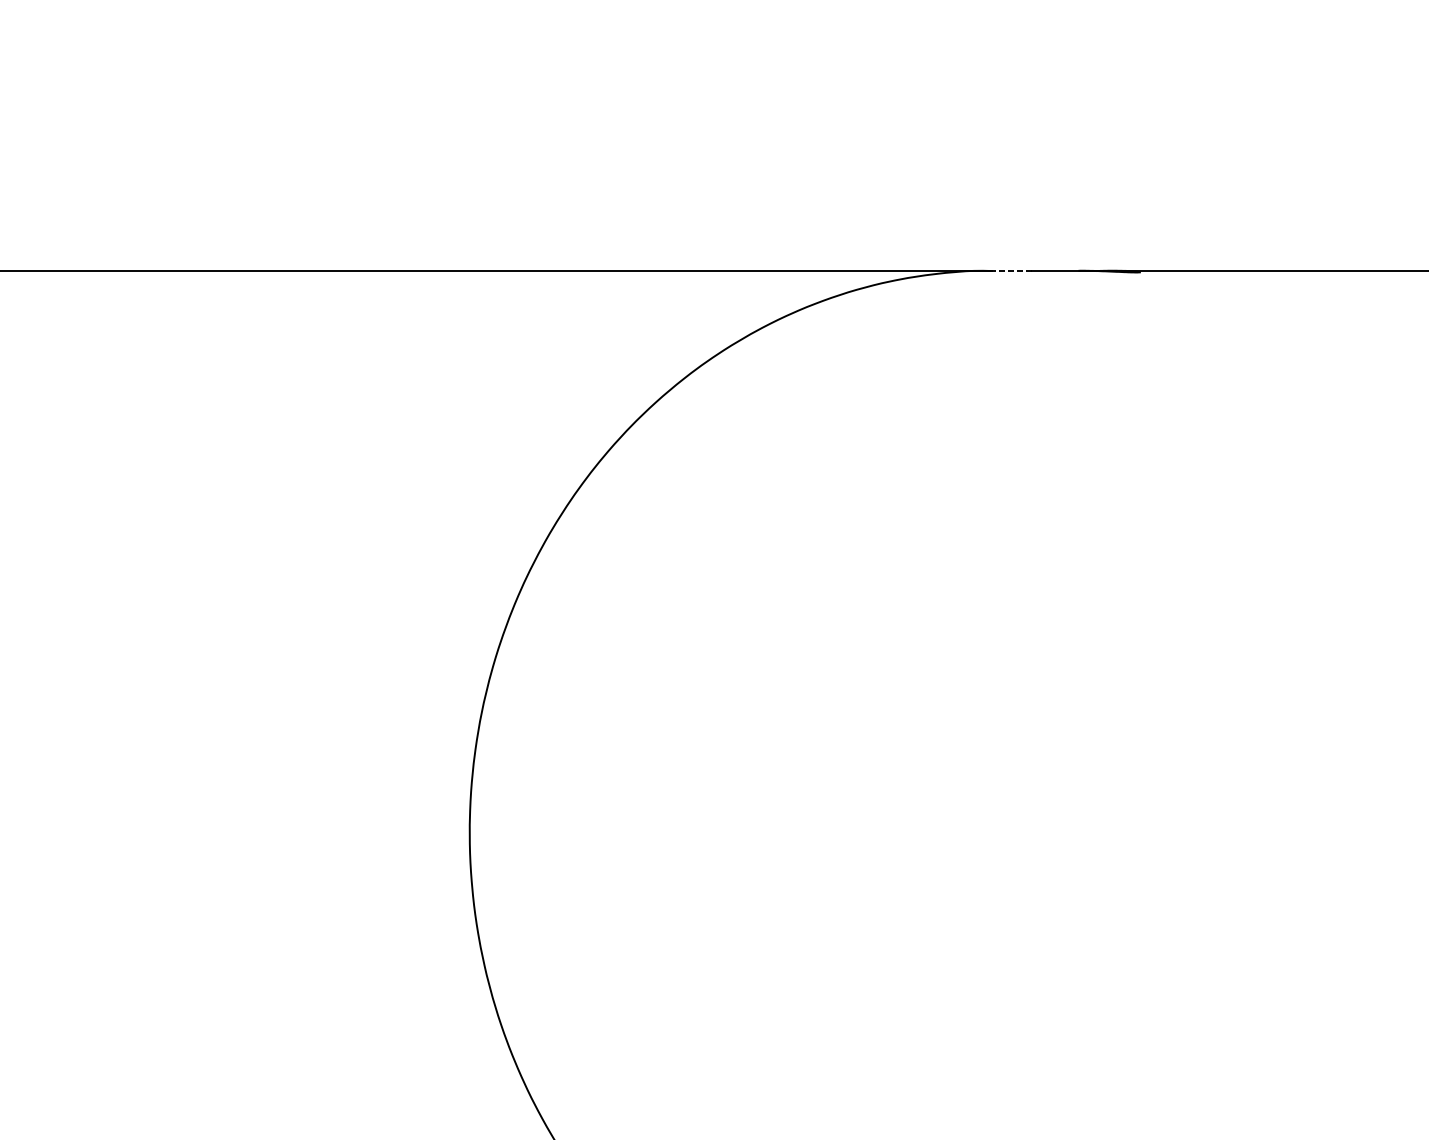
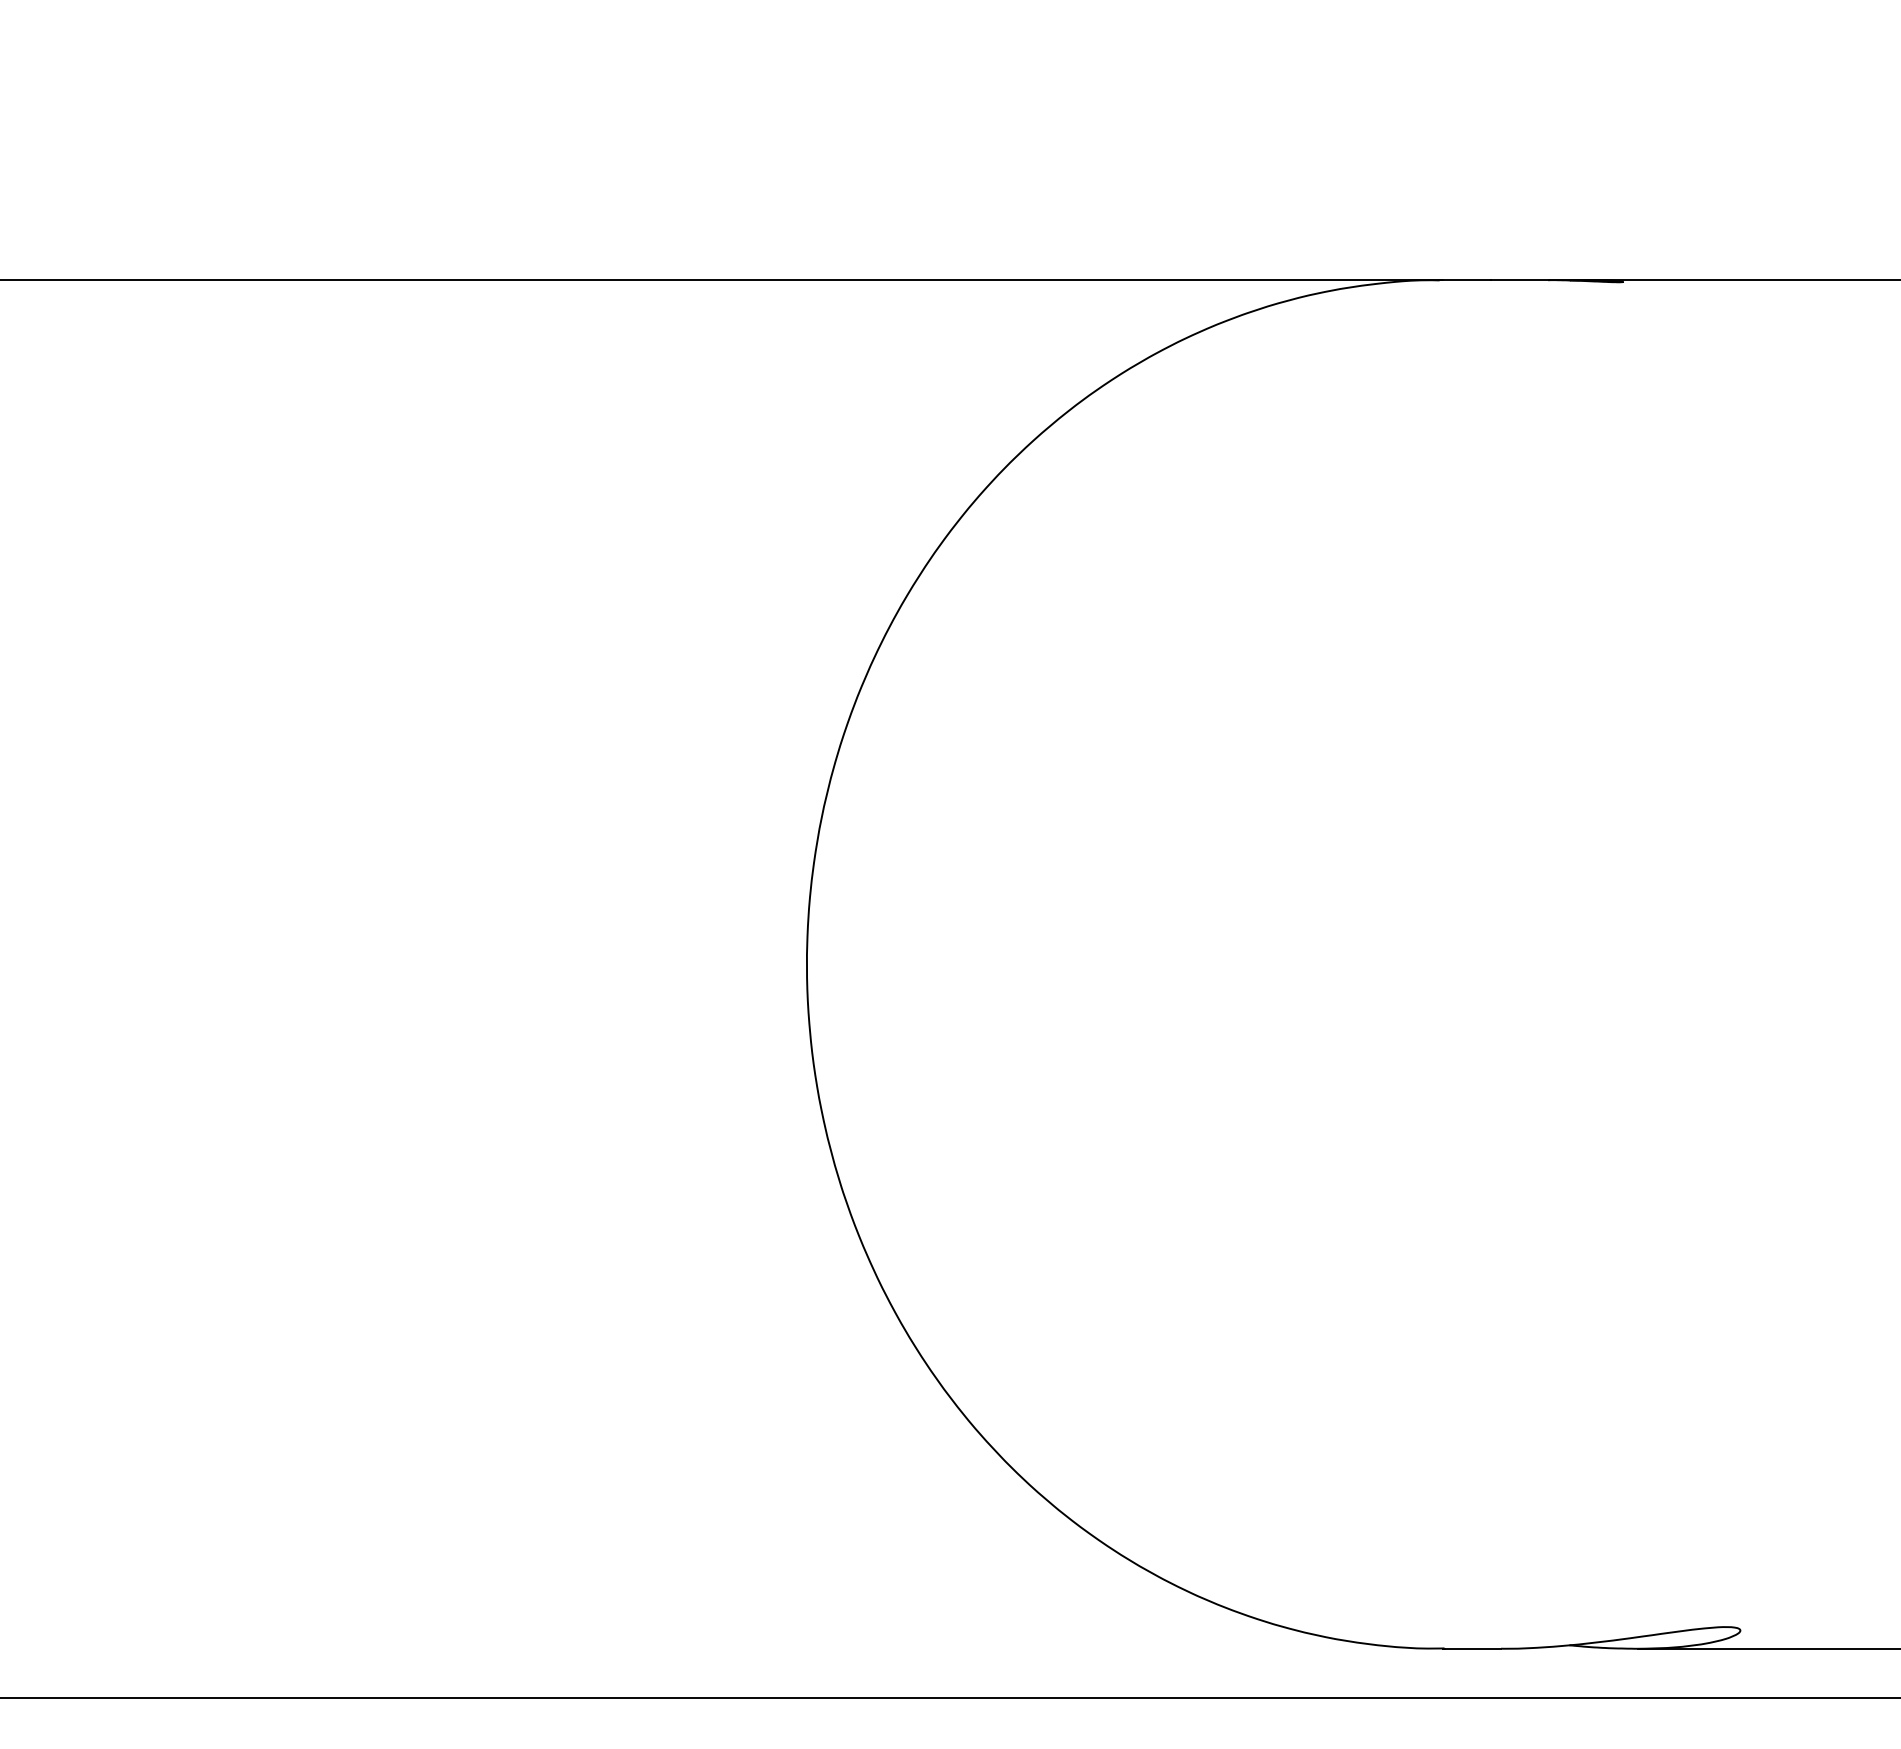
line: (1011, 271) -> (1466, 280), dashed -> solid

